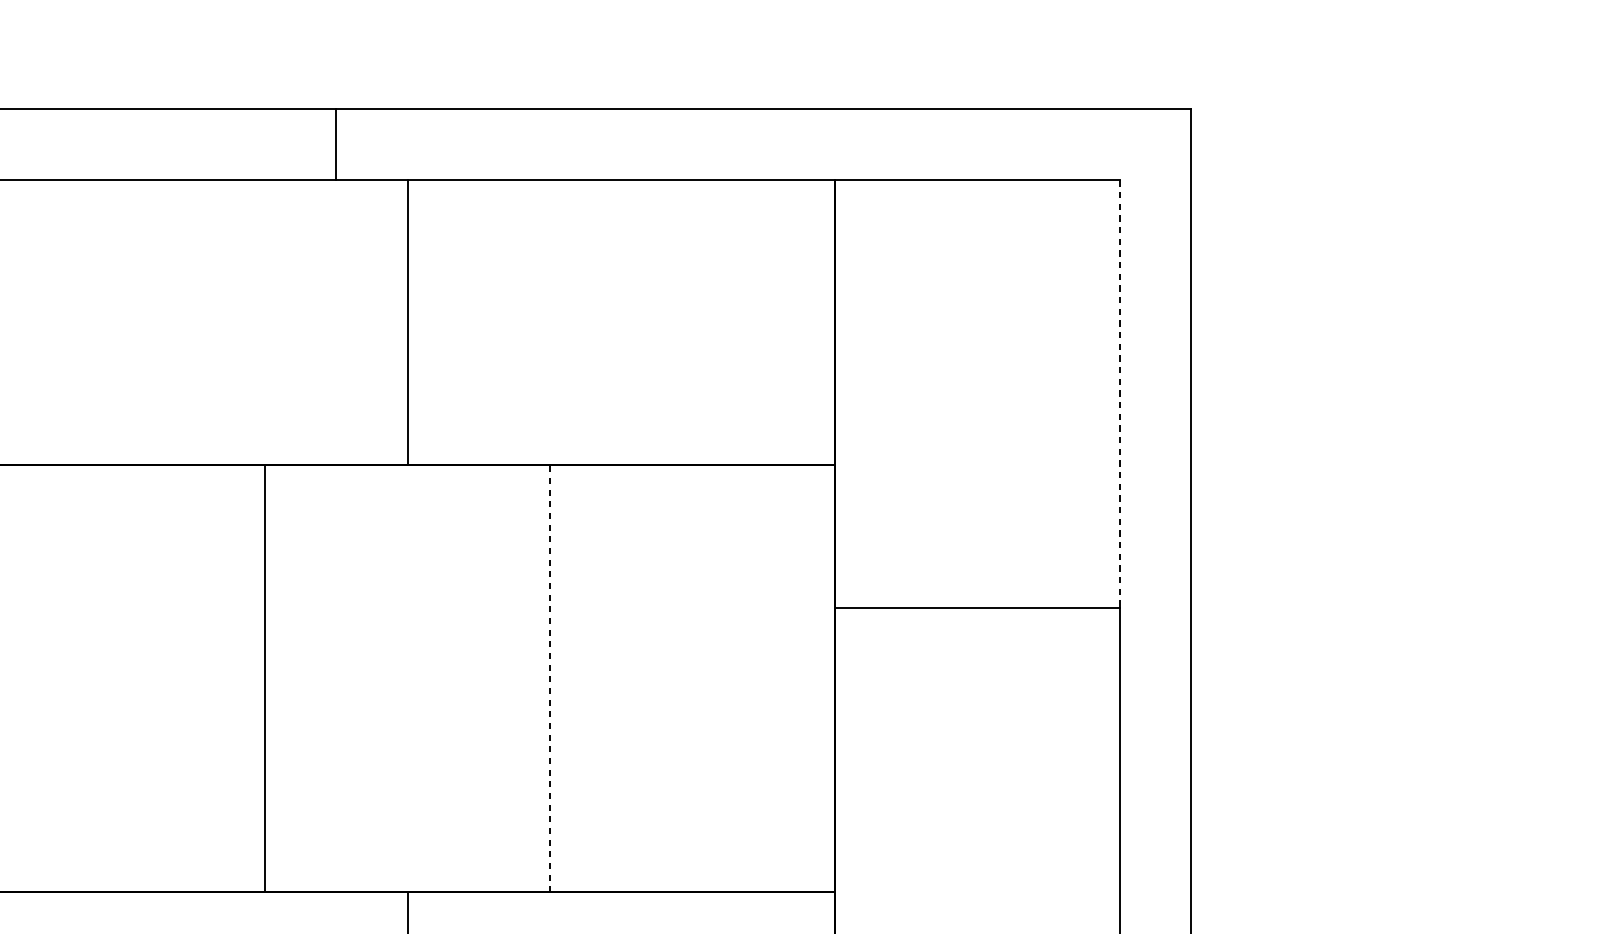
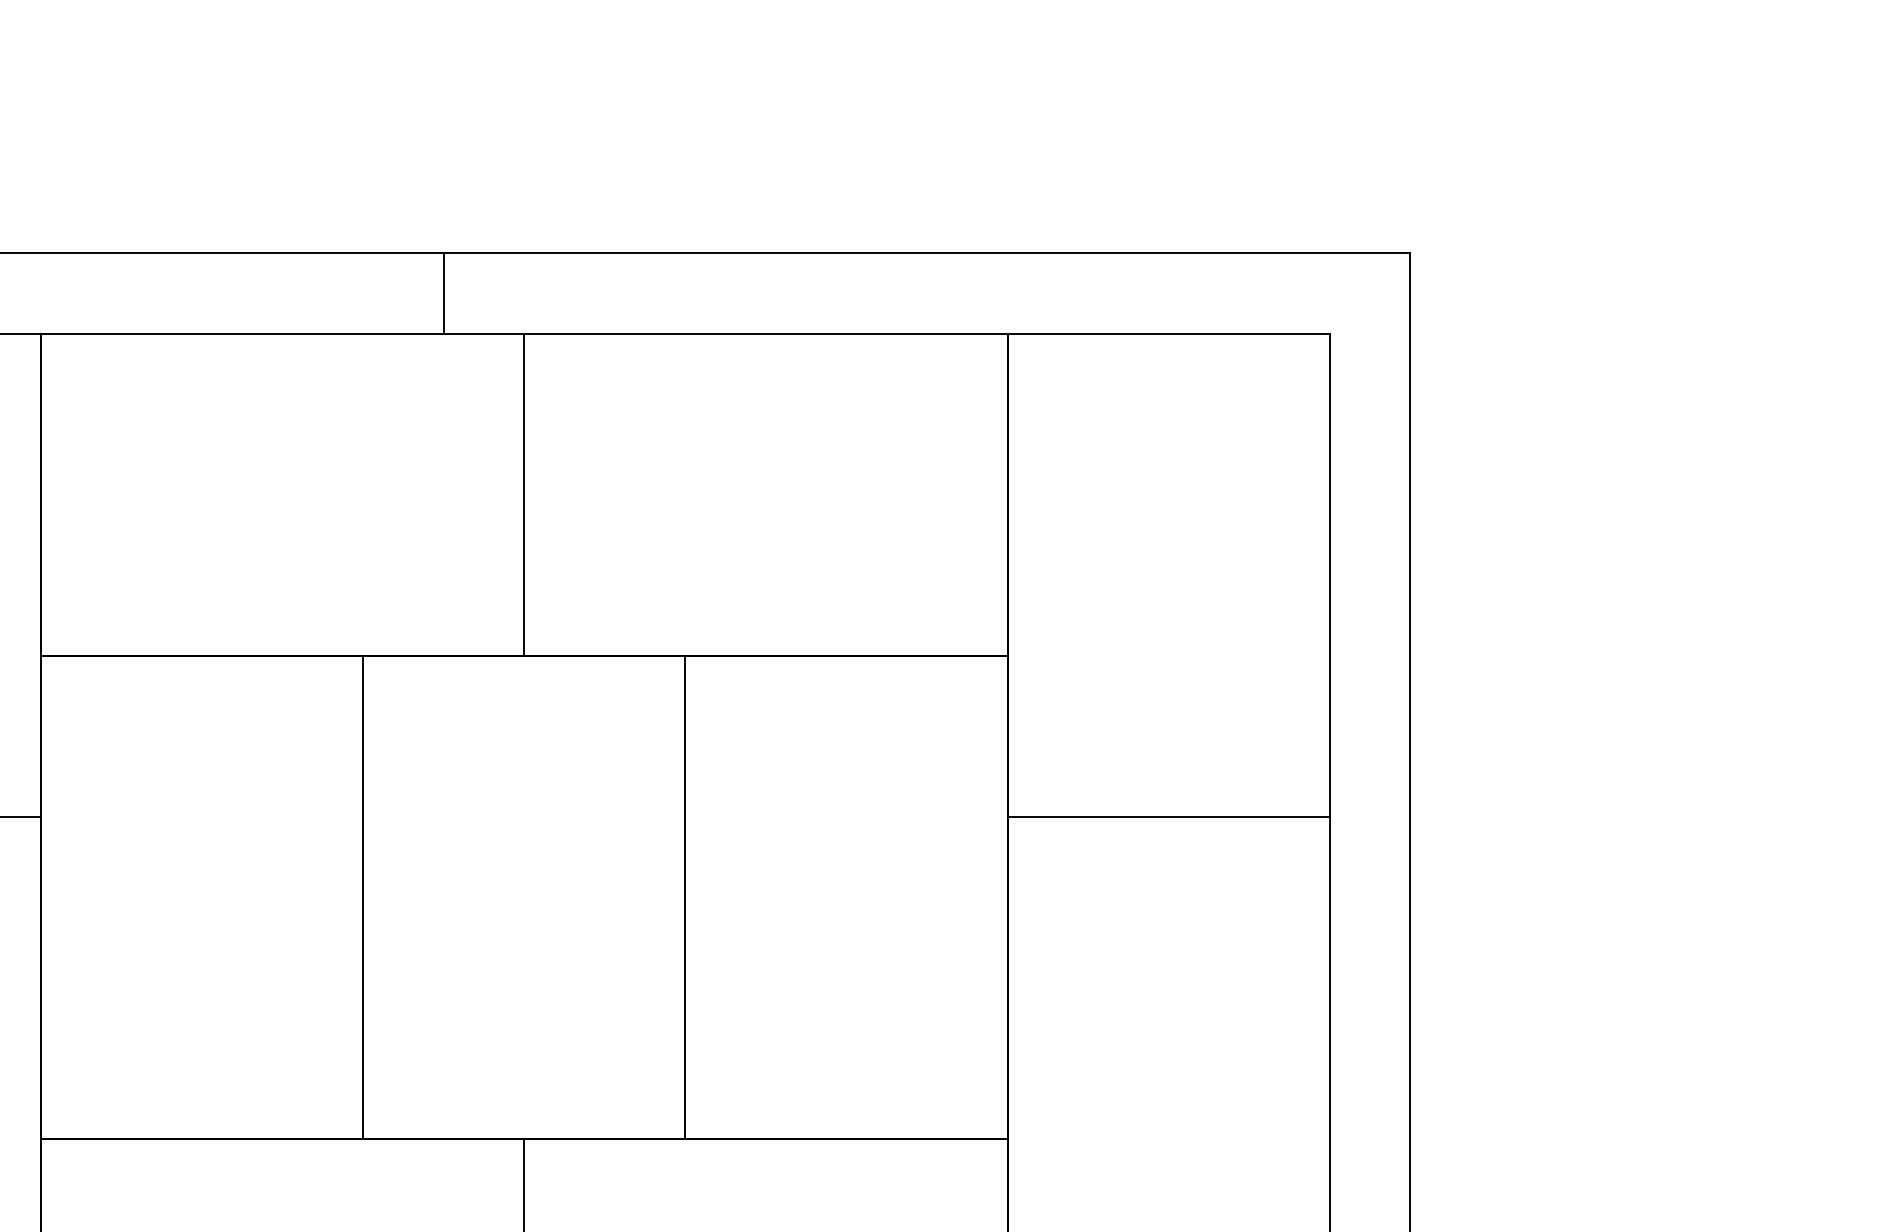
line: (1119, 394) -> (1329, 575), dashed -> solid
line: (550, 678) -> (685, 897), dashed -> solid

